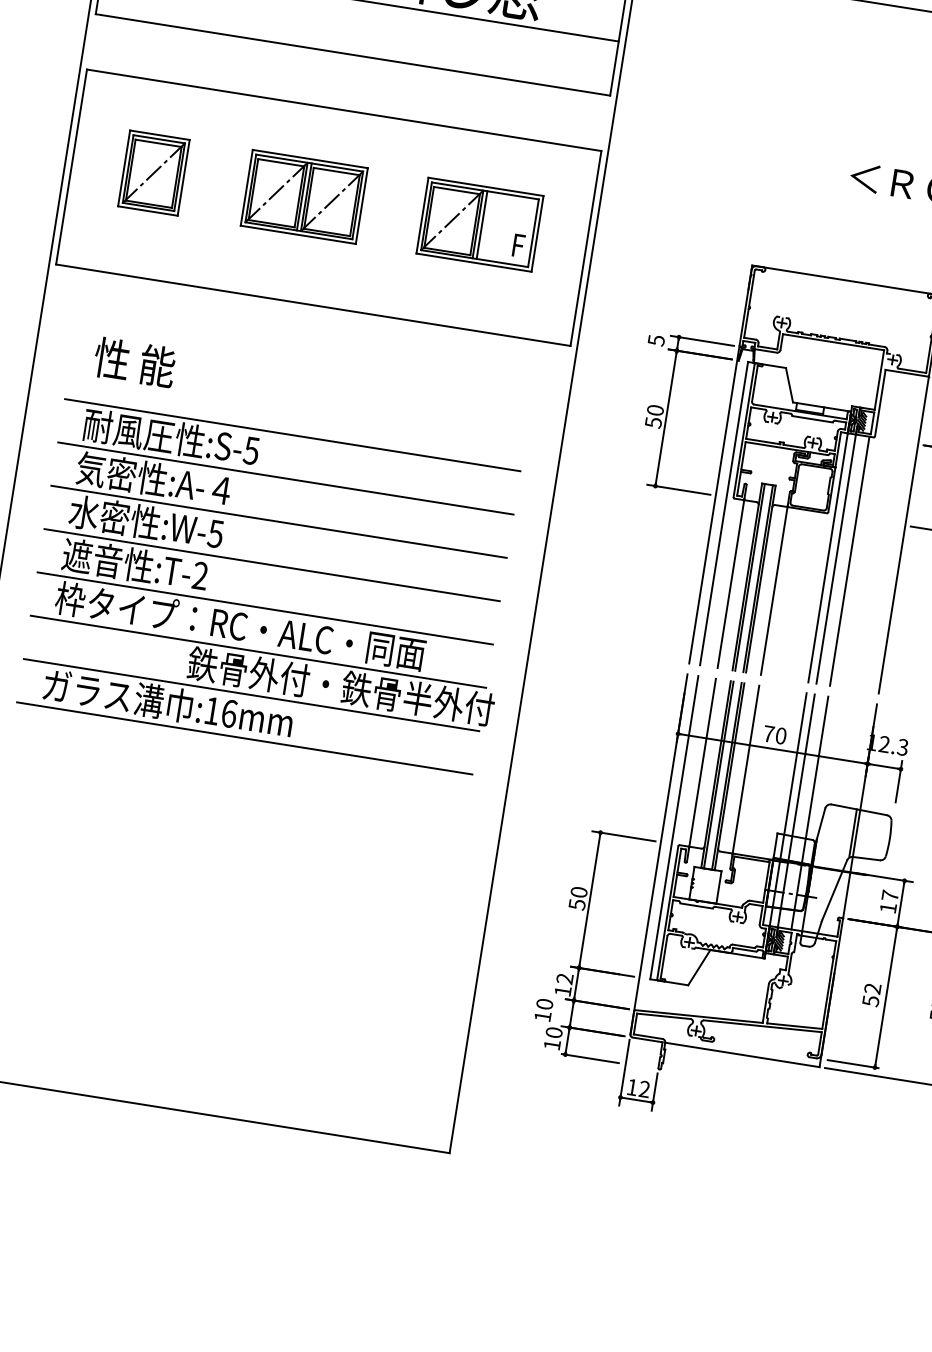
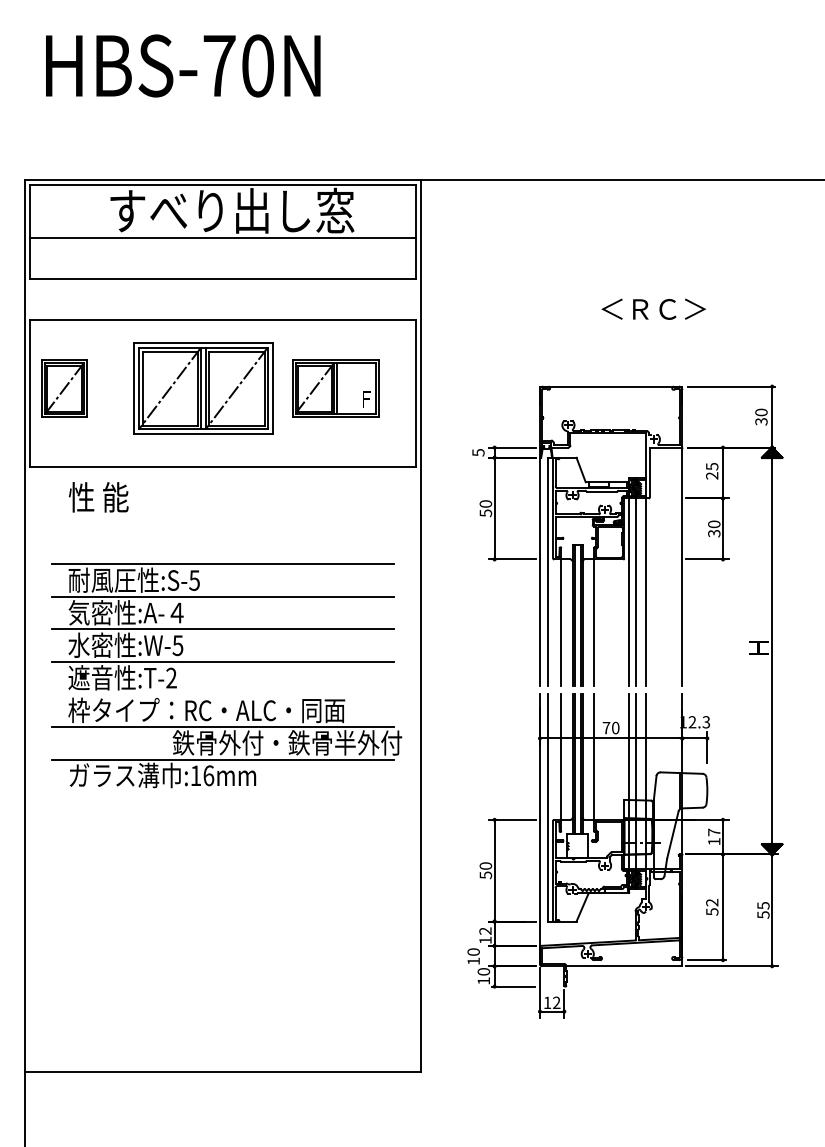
part: (153, 173) -> (64, 388), moved
part: (303, 197) -> (203, 388), size x1.6
text: (134, 362) -> (98, 497), moved
line: (264, 608) -> (222, 694), removed
line: (244, 738) -> (222, 792), removed

